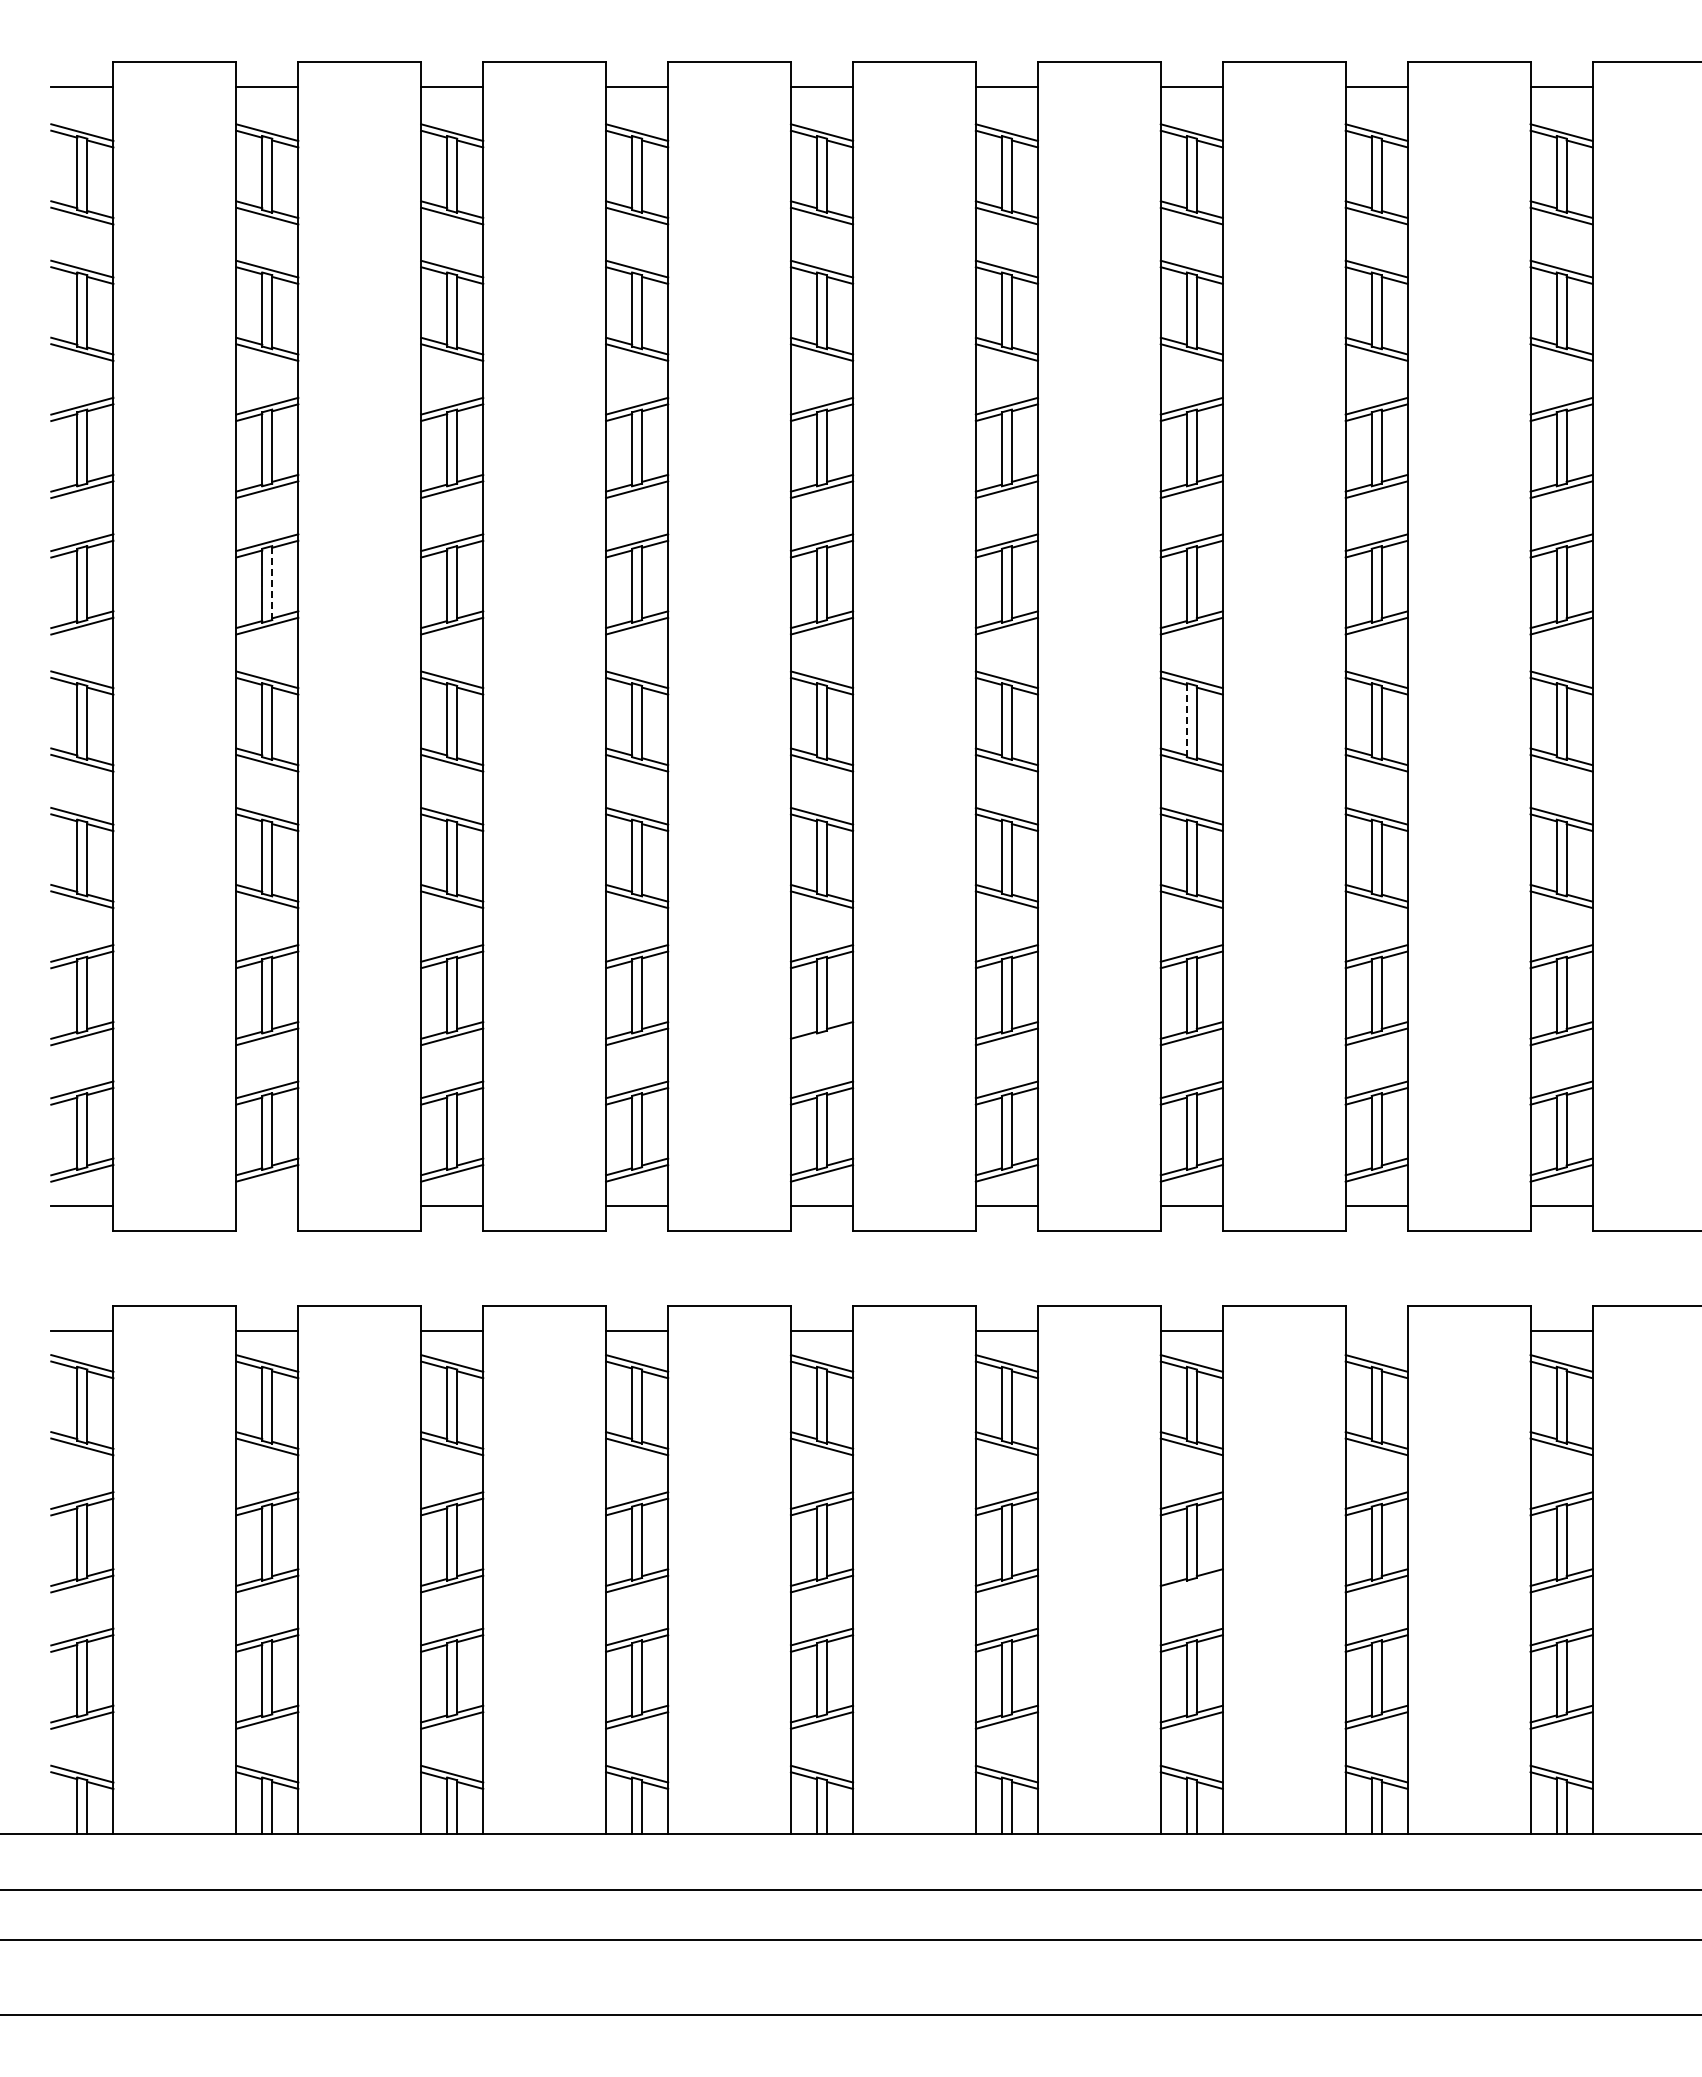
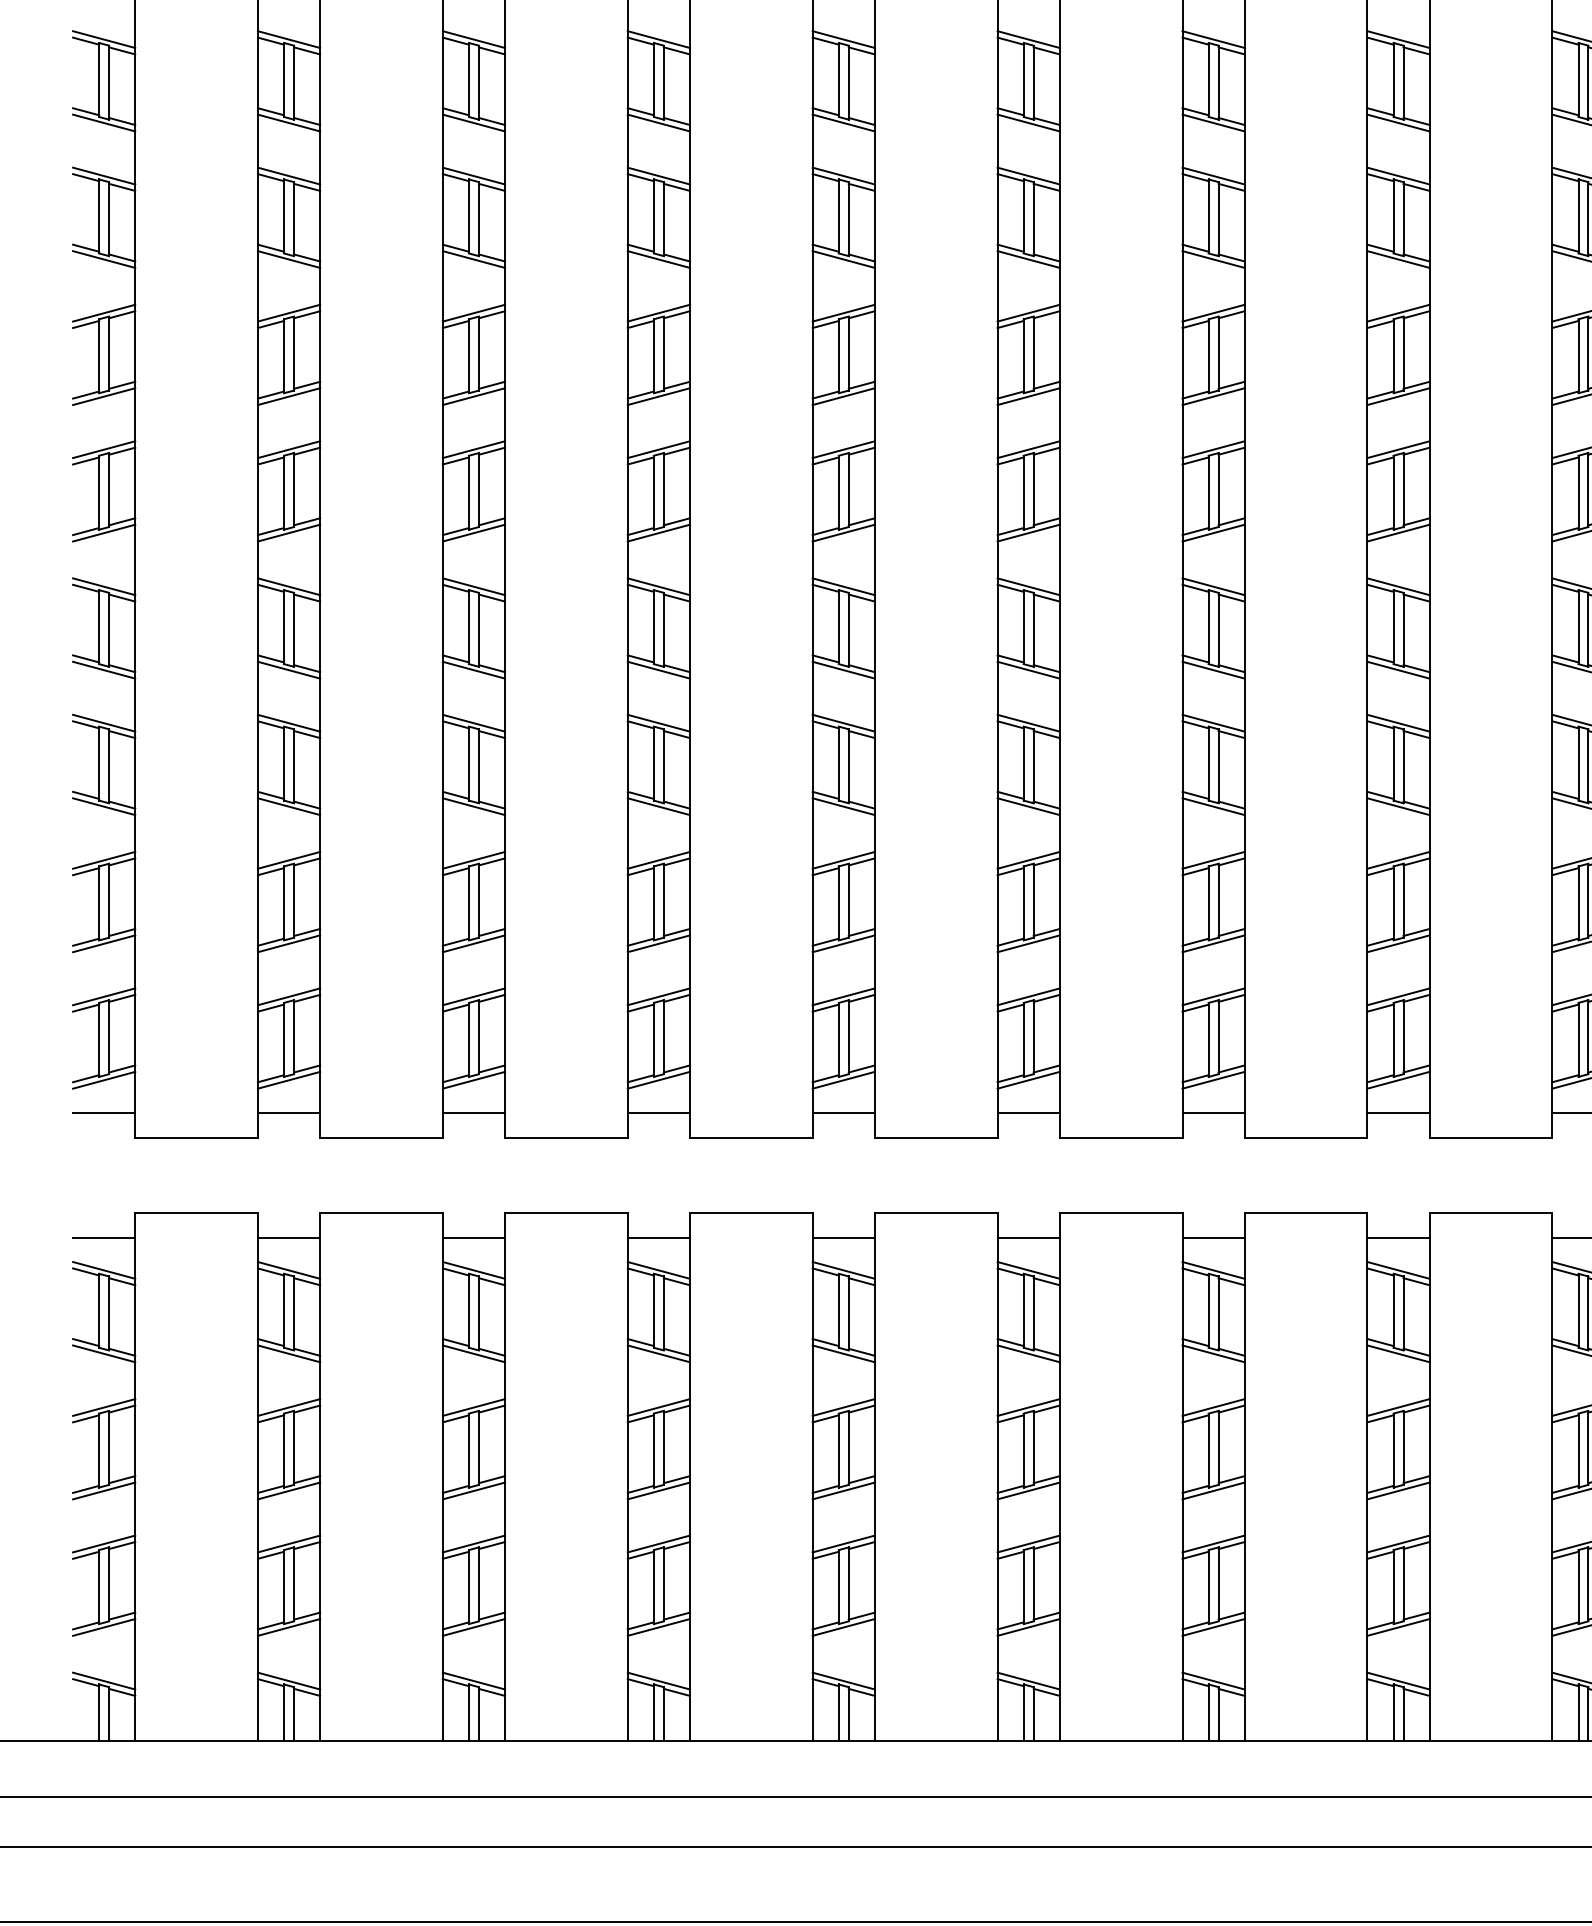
line: (272, 582) -> (294, 489), dashed -> solid
line: (1186, 720) -> (1208, 627), dashed -> solid
line: (821, 1036) -> (843, 943), added
line: (267, 1206) -> (289, 1113), added
line: (1376, 1330) -> (1398, 1237), added
line: (1191, 1583) -> (1213, 1490), added

